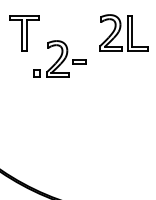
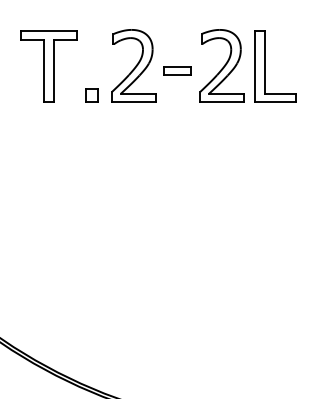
part: (59, 58) -> (137, 64), moved

